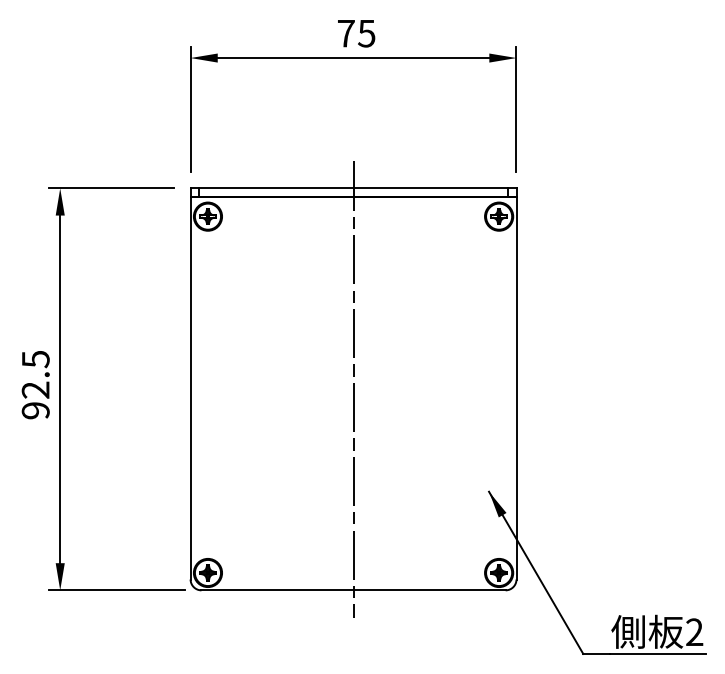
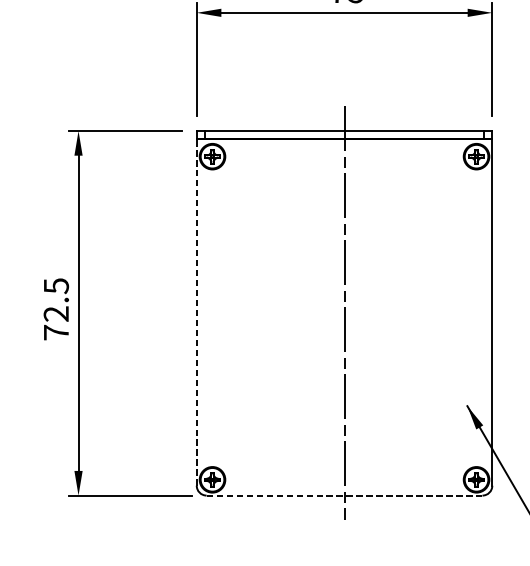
line: (190, 387) -> (196, 311), solid -> dashed
text: (35, 410) -> (56, 332), 92.5 -> 72.5
line: (353, 590) -> (344, 495), solid -> dashed

